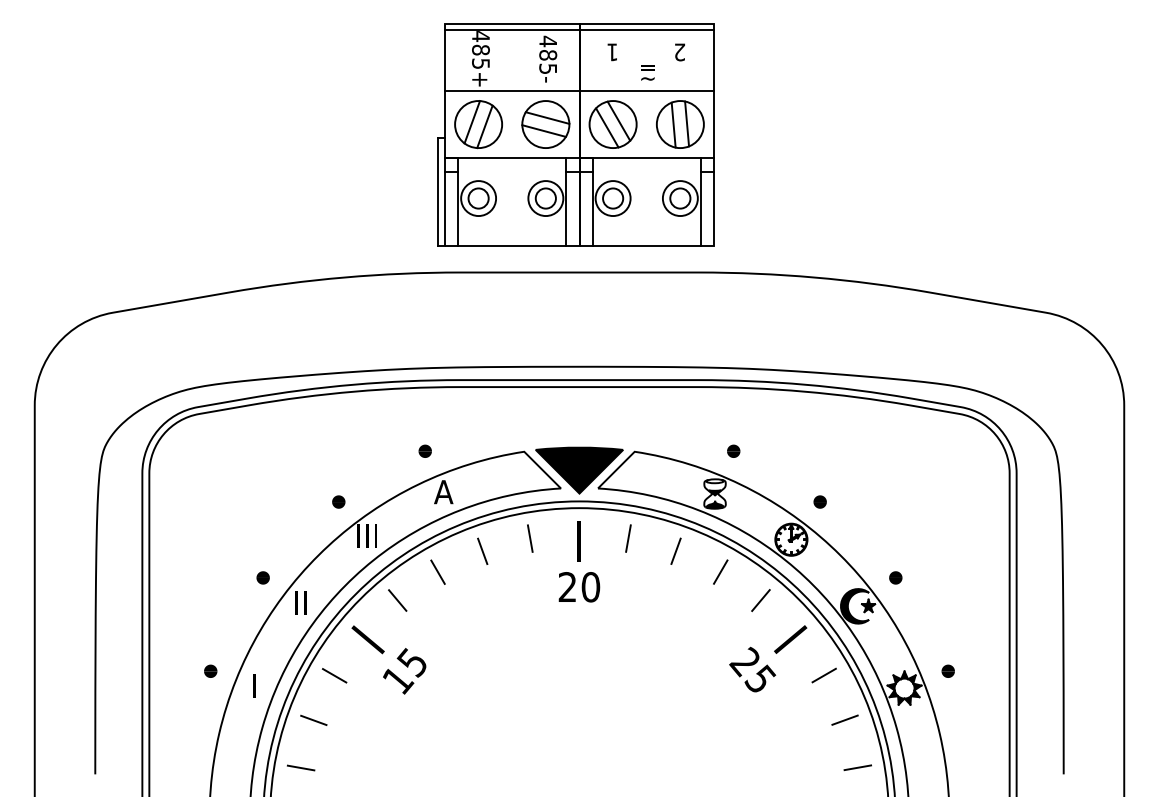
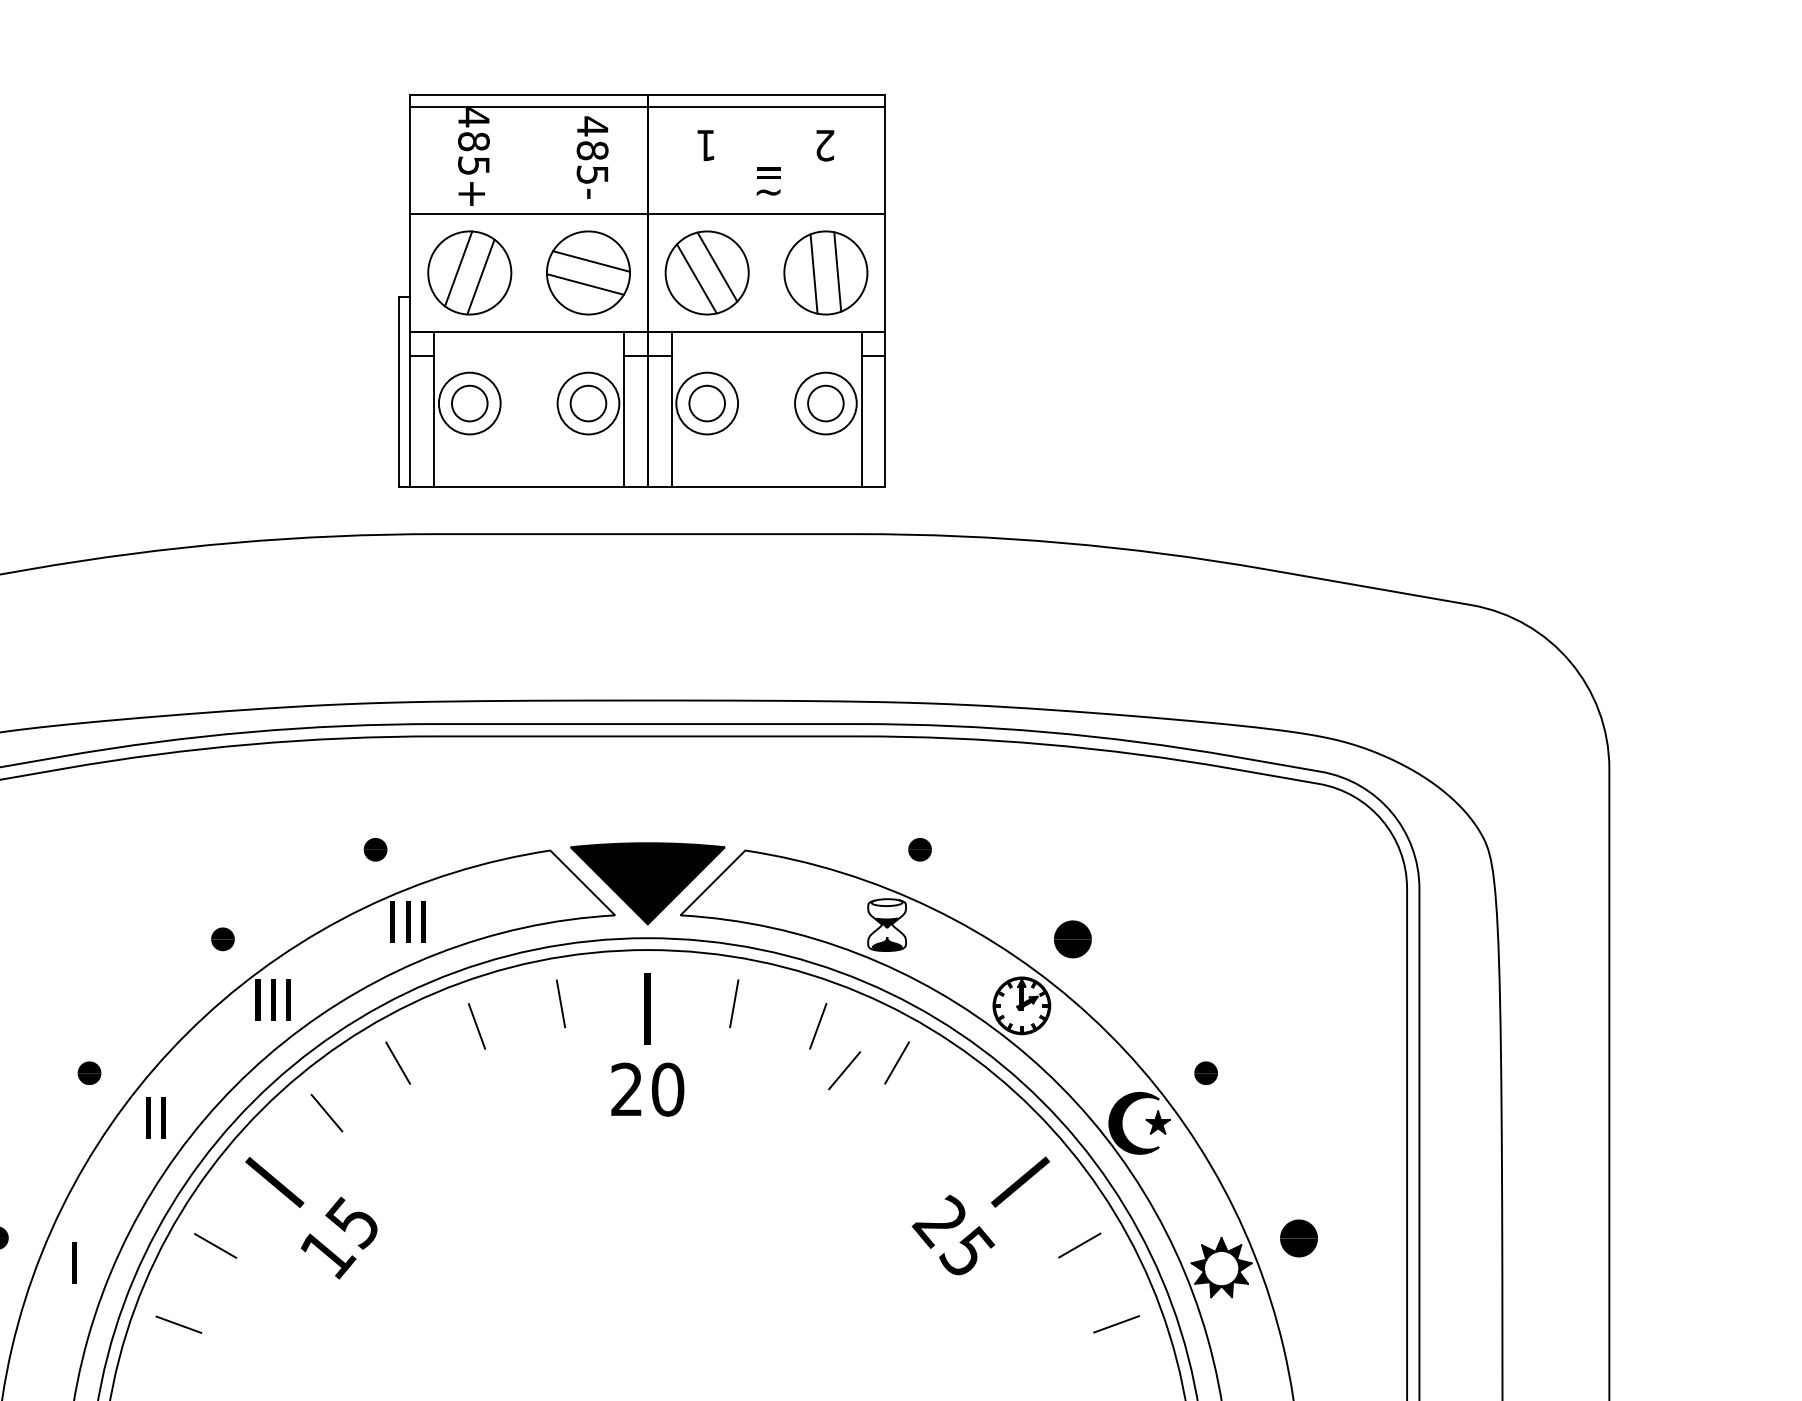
text: (443, 492) -> (407, 922), A -> III
part: (819, 501) -> (1071, 938), size x1.6
line: (760, 600) -> (843, 1070), moved
part: (947, 670) -> (1297, 1236), size x1.6

